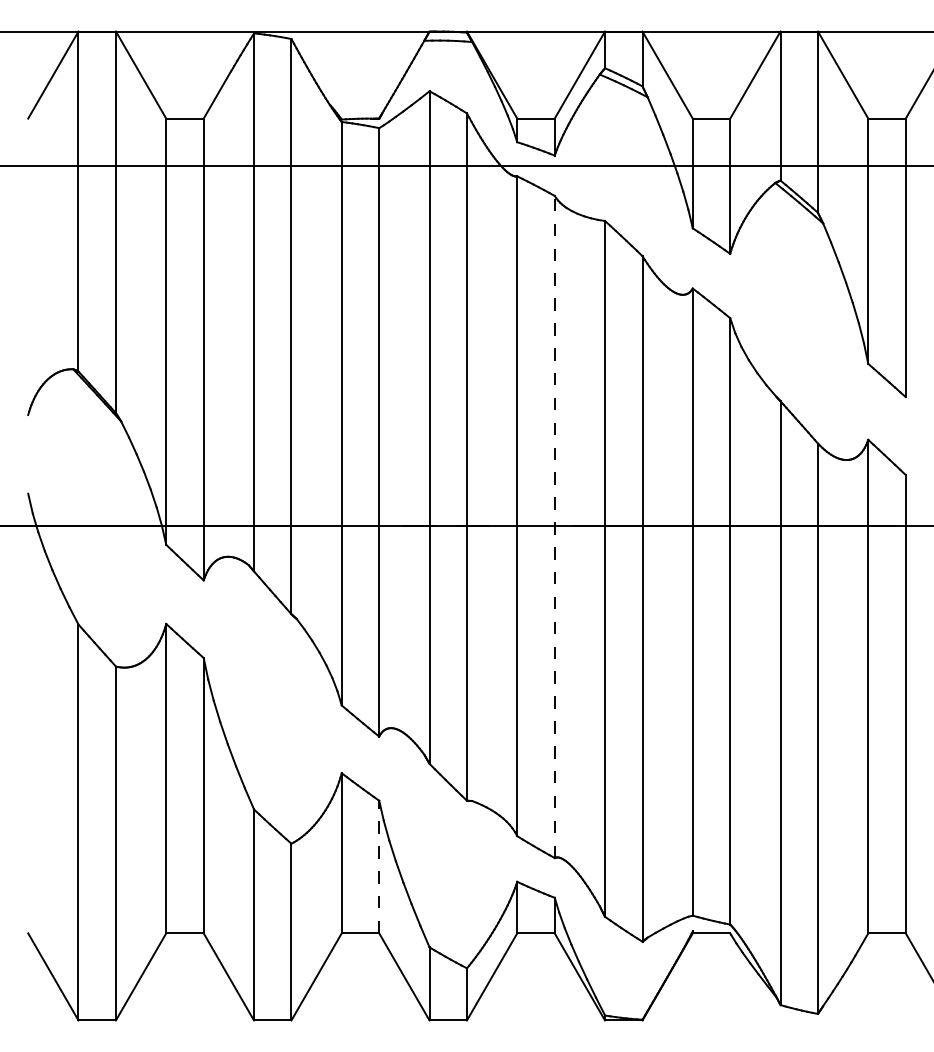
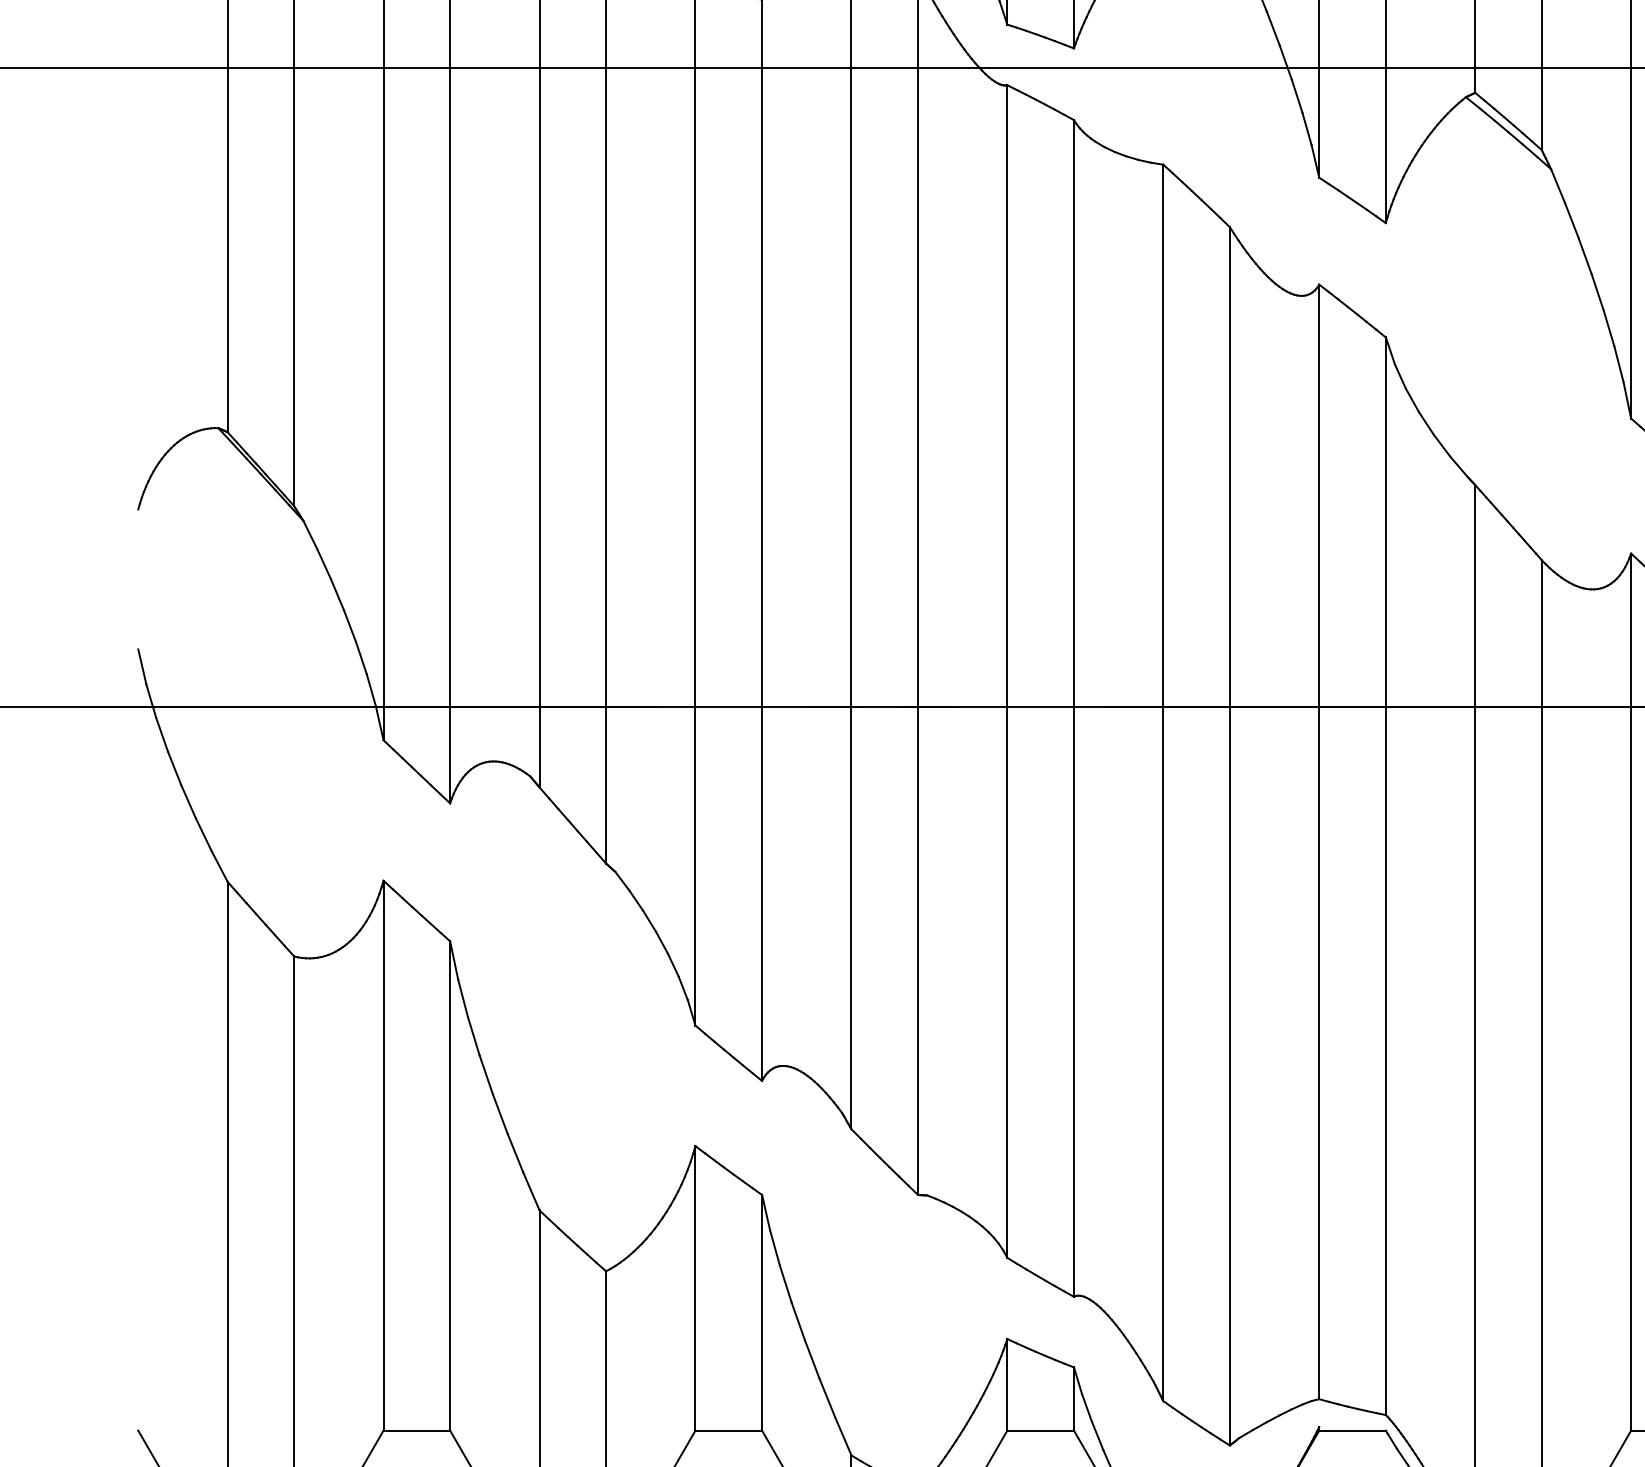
line: (554, 526) -> (1073, 707), dashed -> solid
line: (379, 866) -> (762, 1311), dashed -> solid

